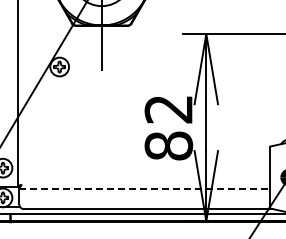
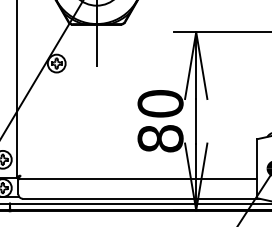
text: (168, 108) -> (160, 103), 82 -> 80
line: (145, 188) -> (138, 179), dashed -> solid

